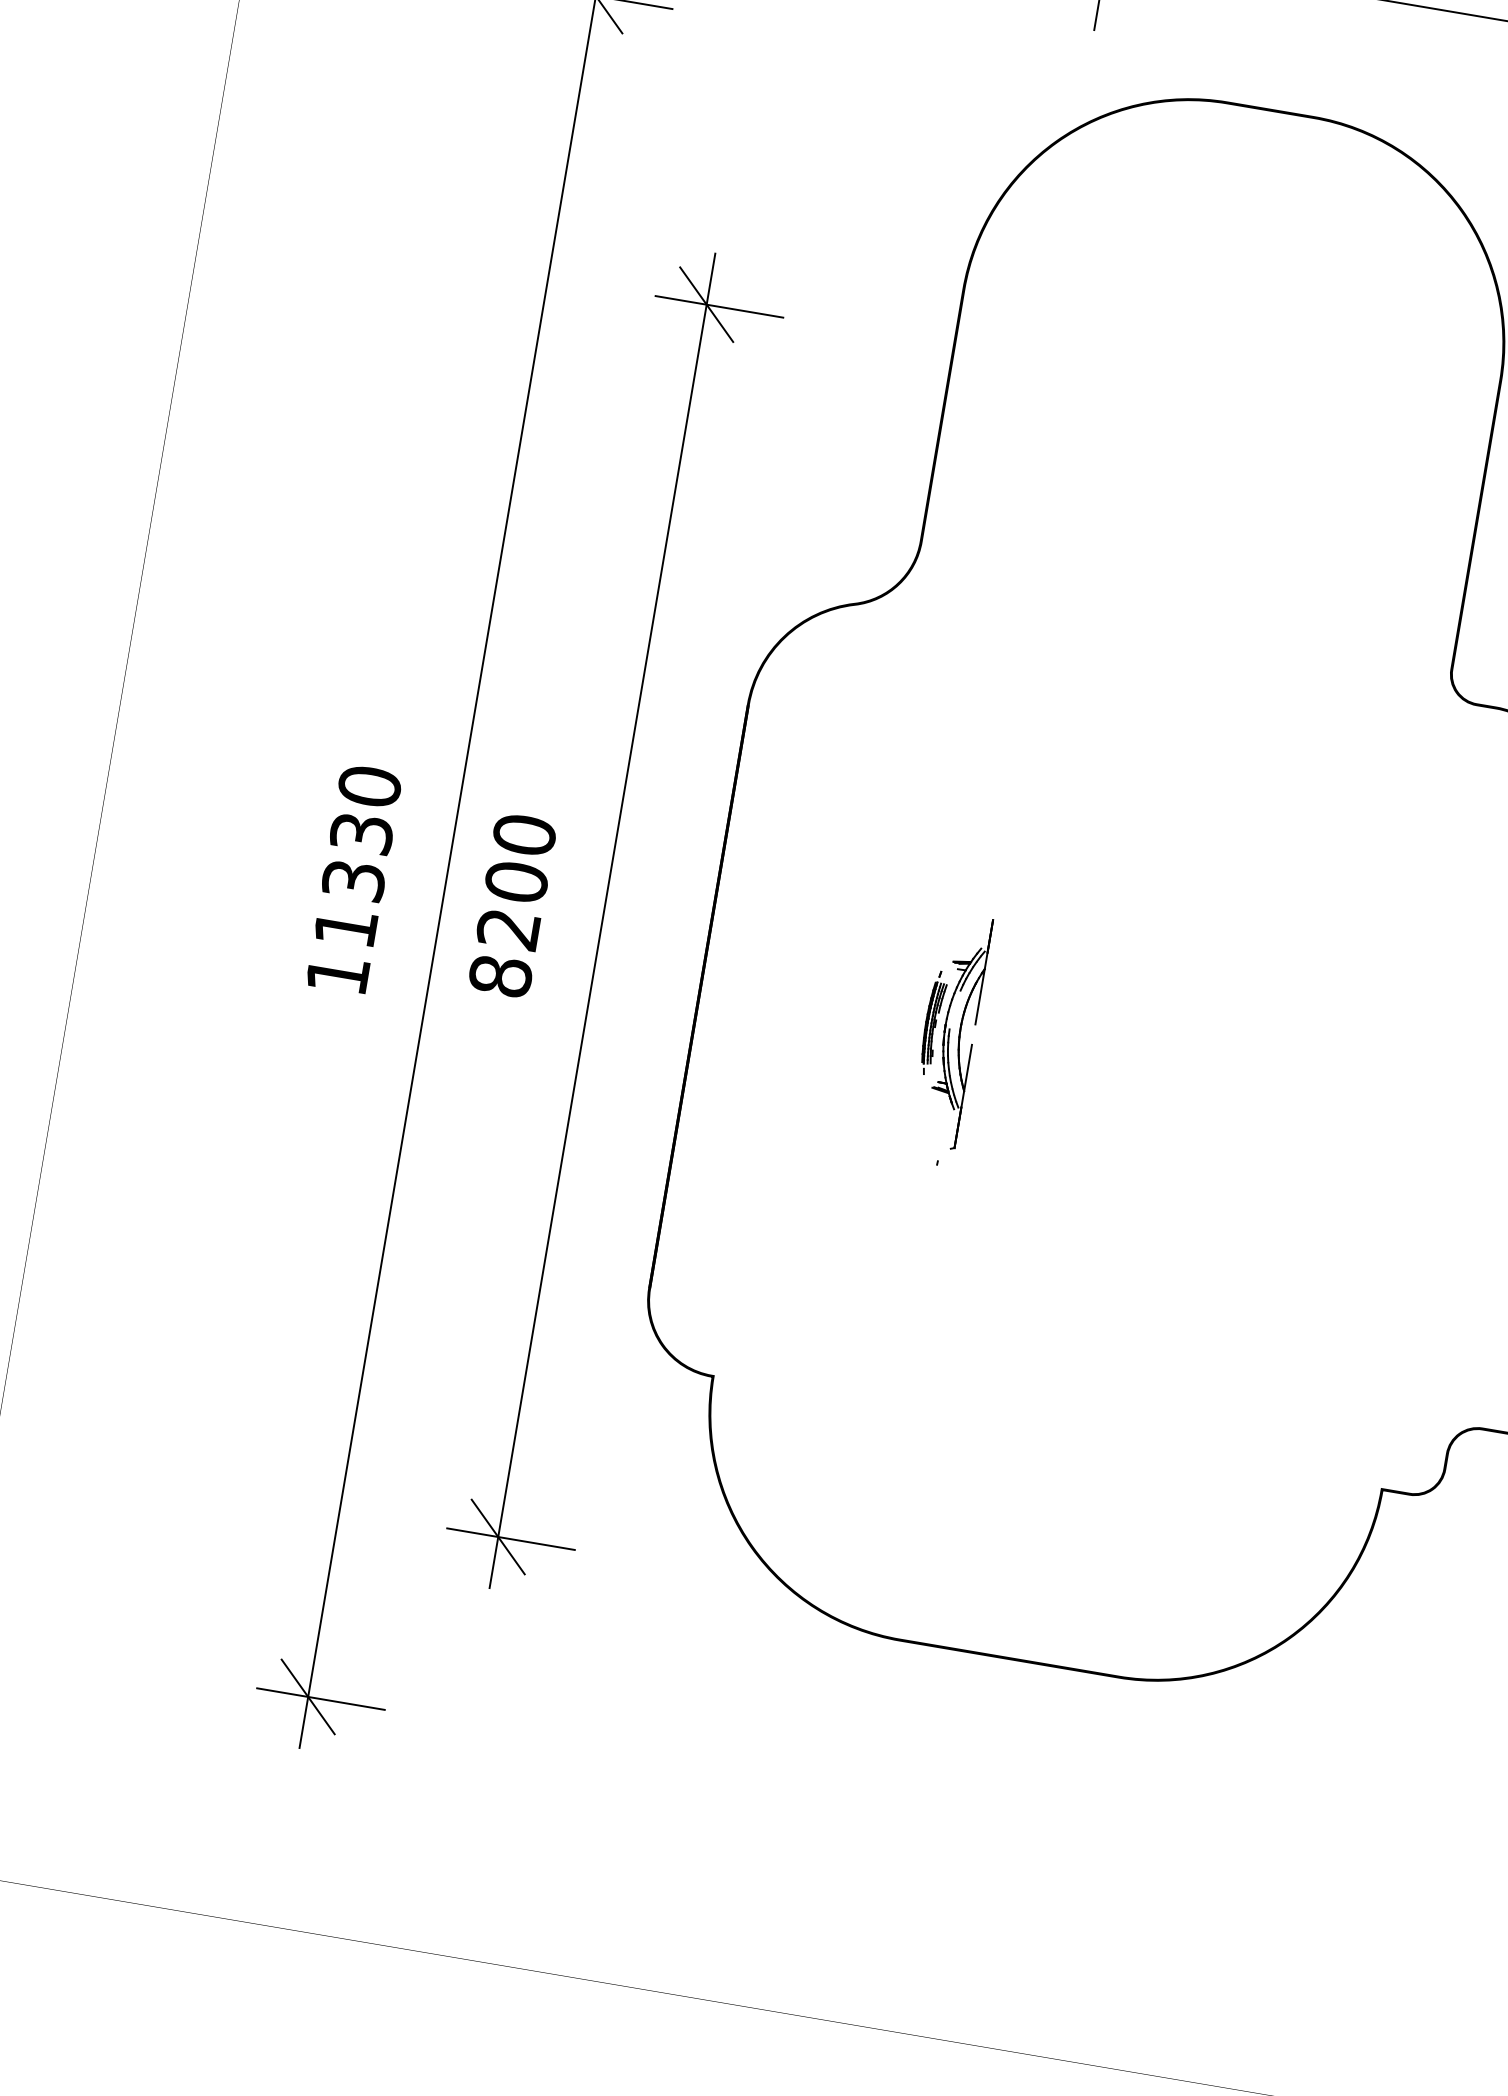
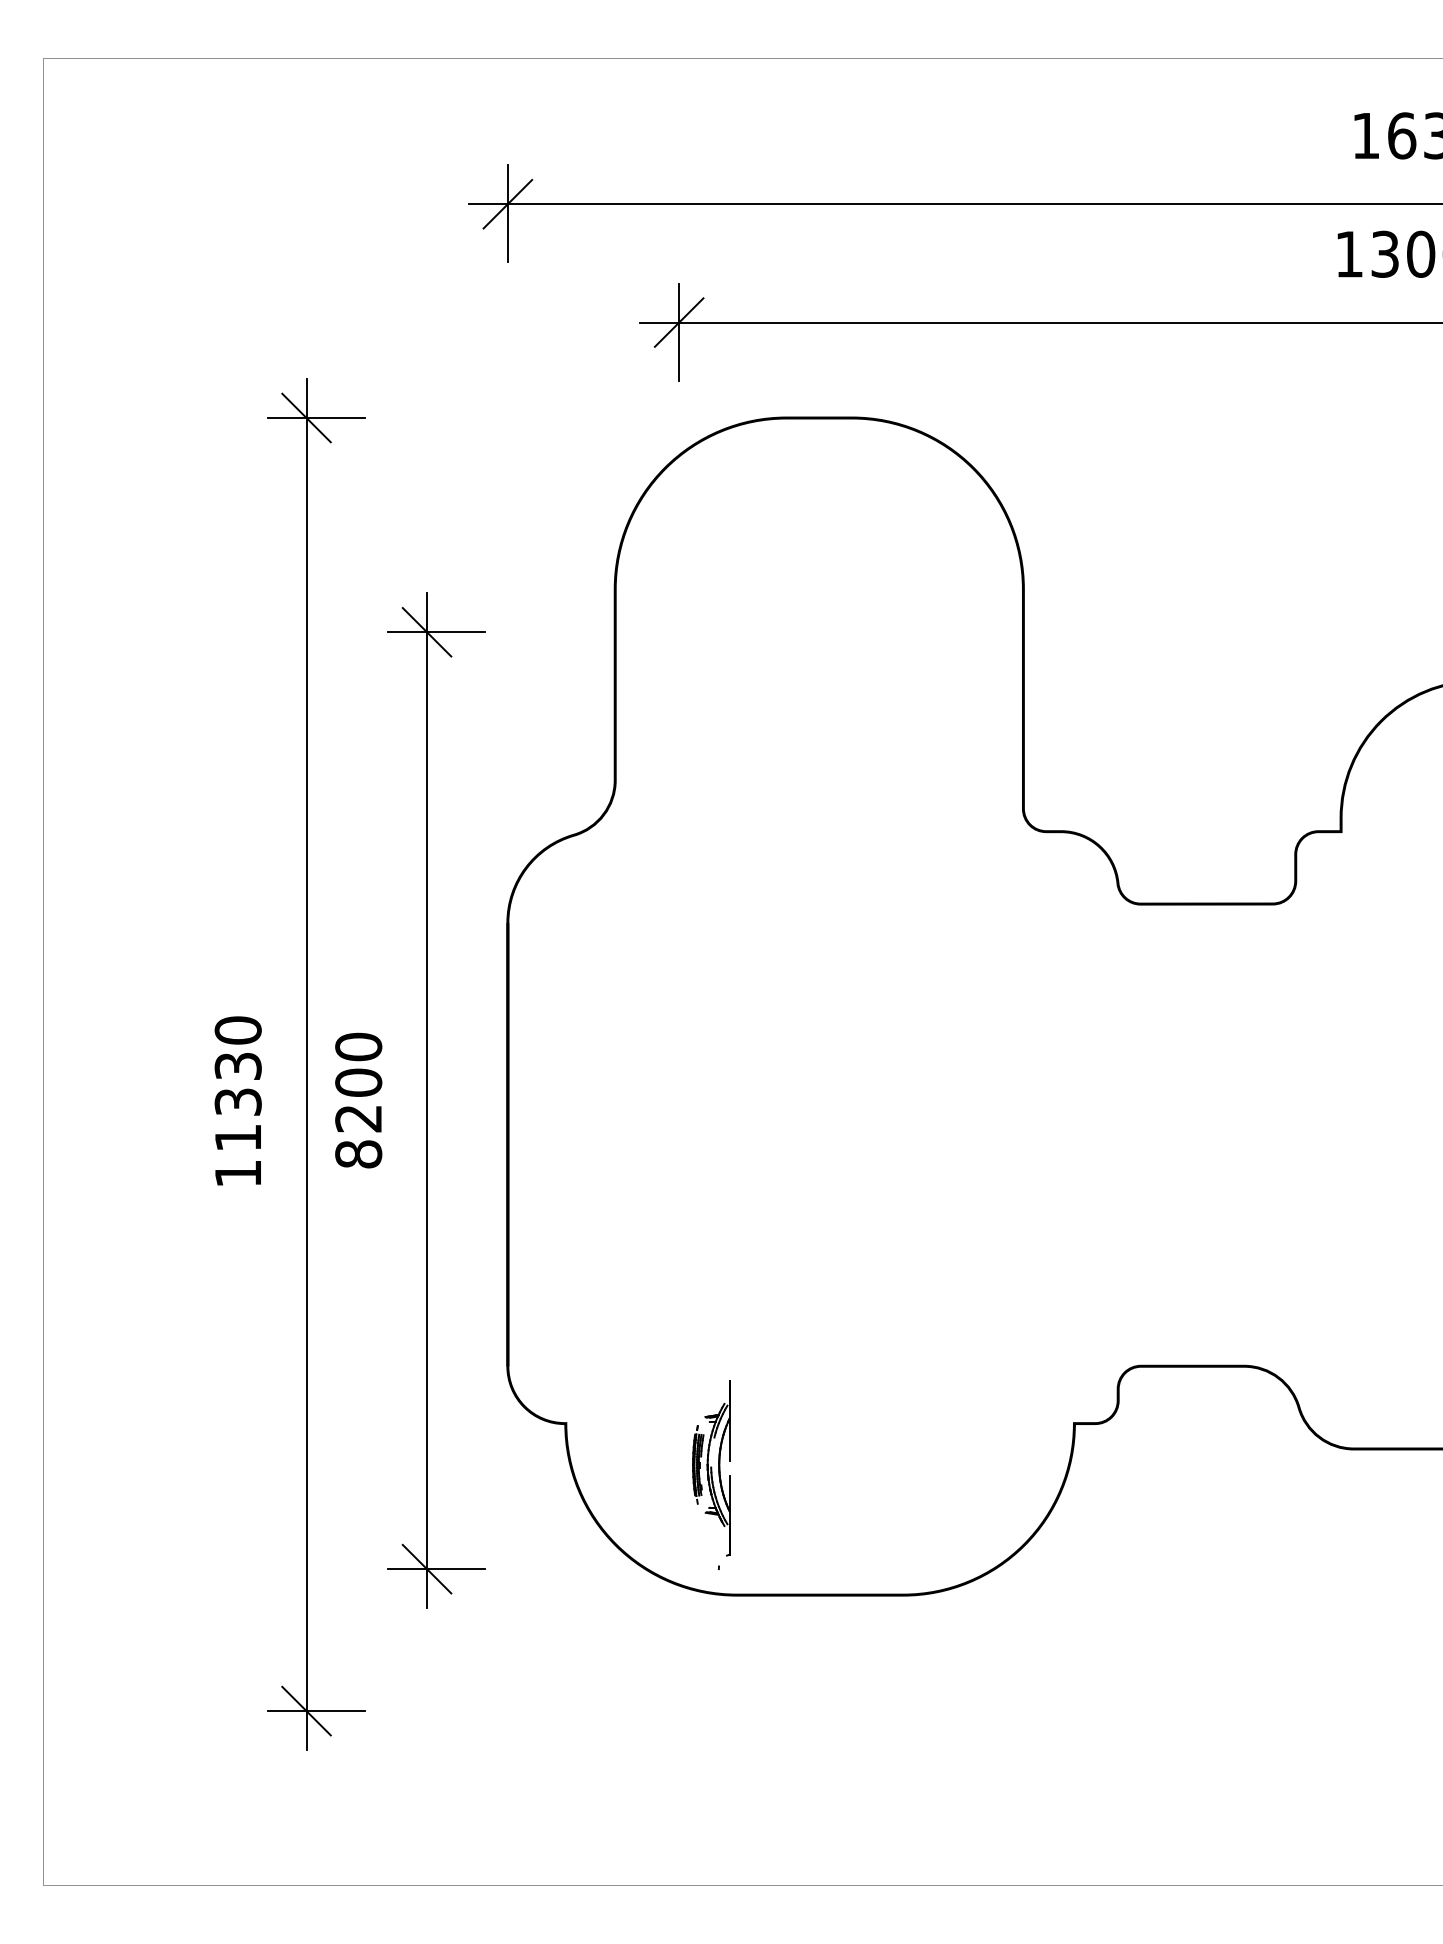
part: (948, 1038) -> (711, 1474), moved

